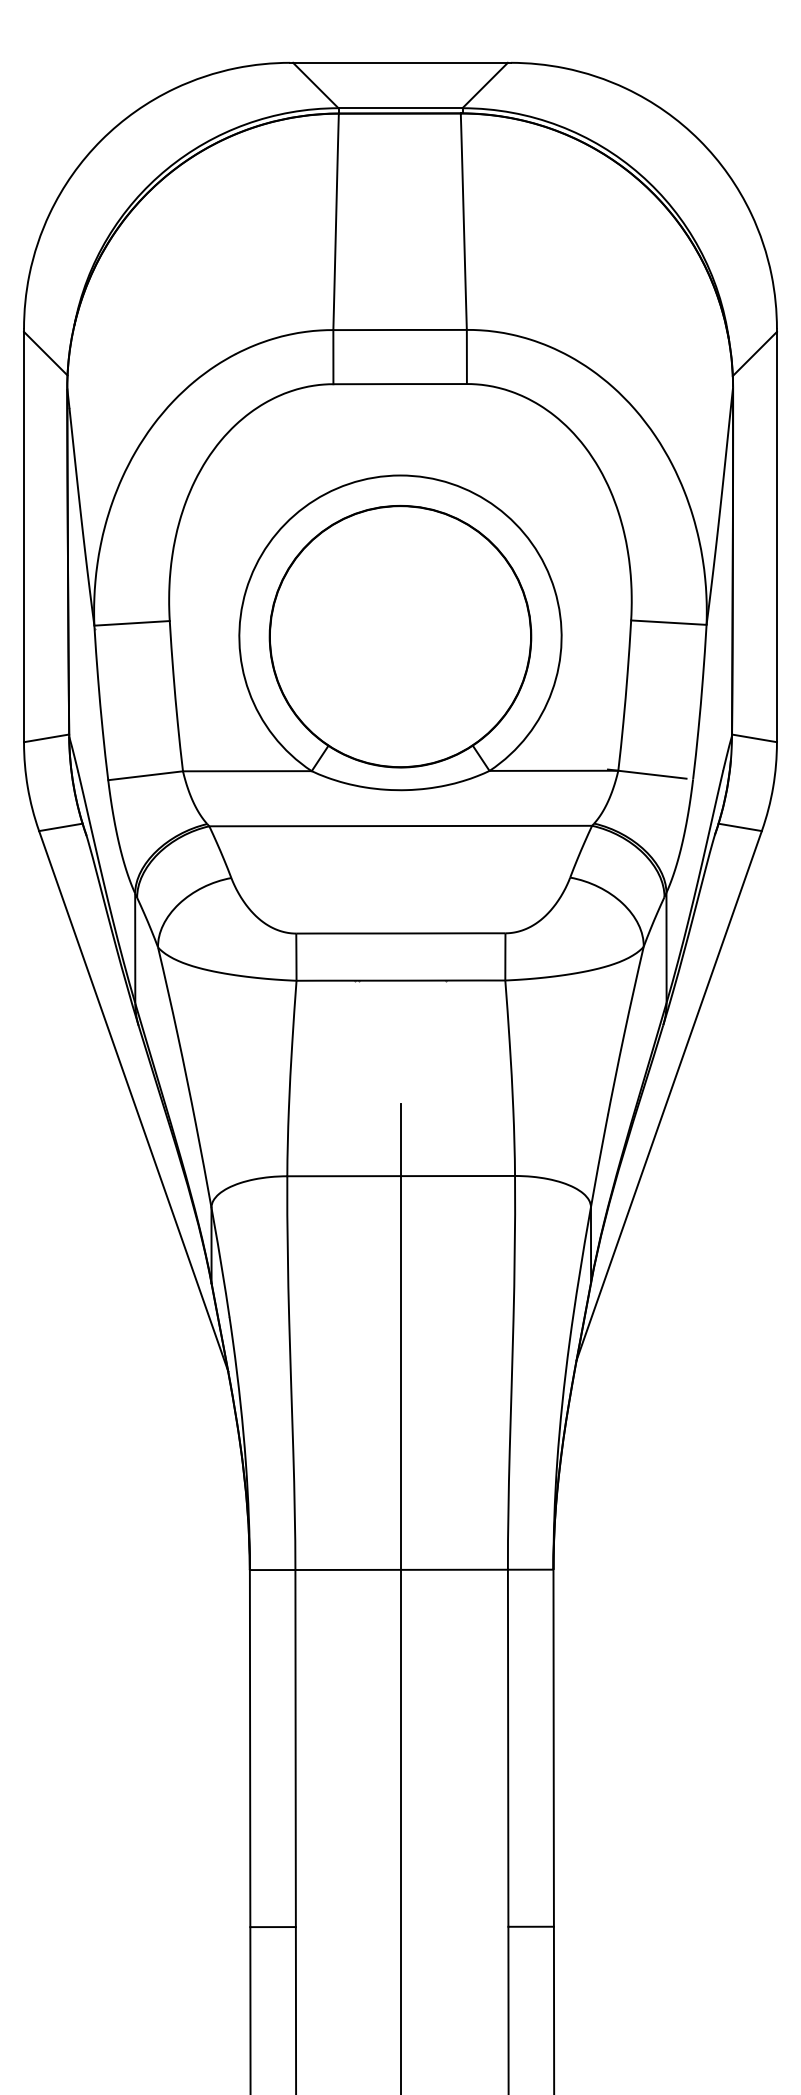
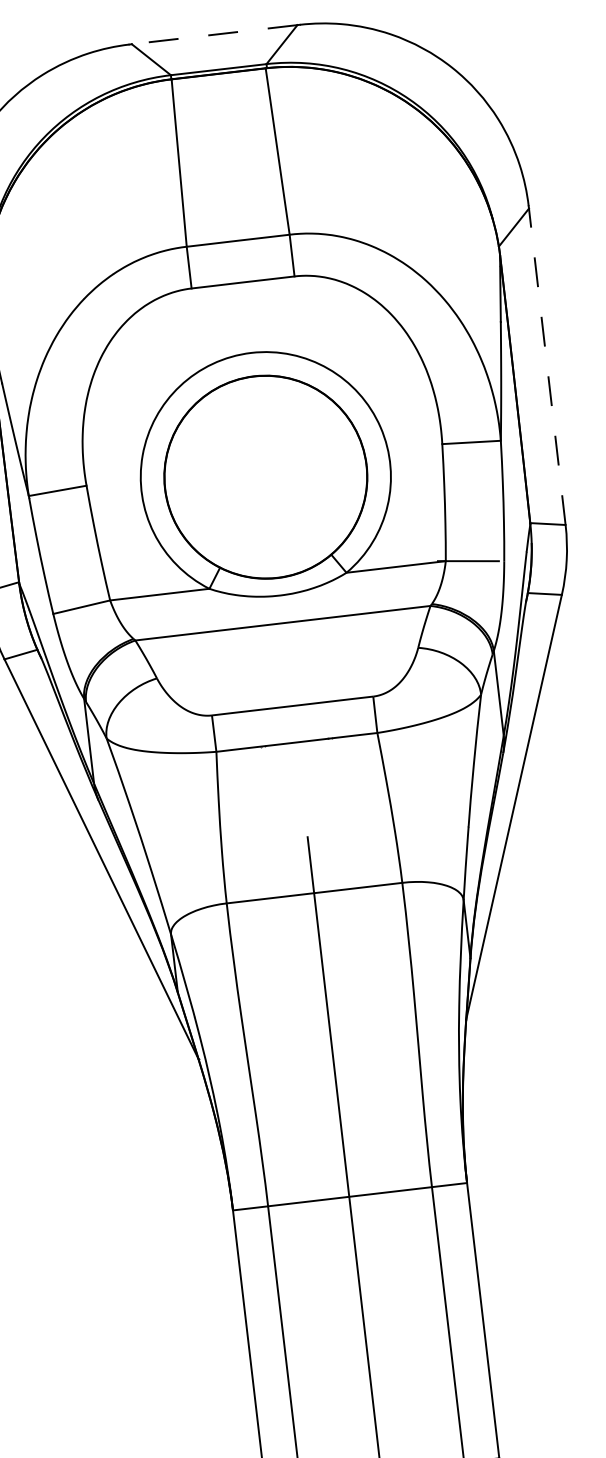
line: (400, 62) -> (214, 34), solid -> dashed
line: (776, 536) -> (546, 366), solid -> dashed

